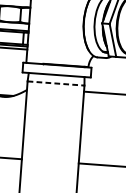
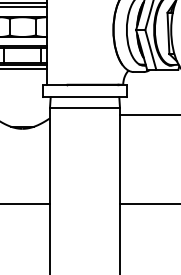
line: (56, 83) -> (85, 107), dashed -> solid

